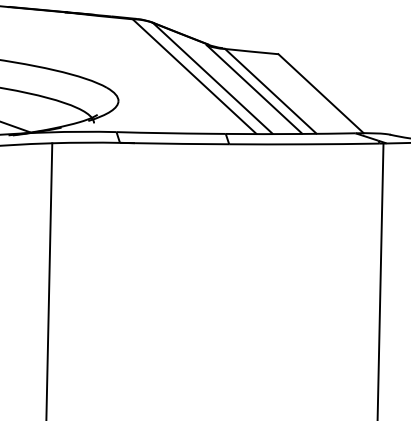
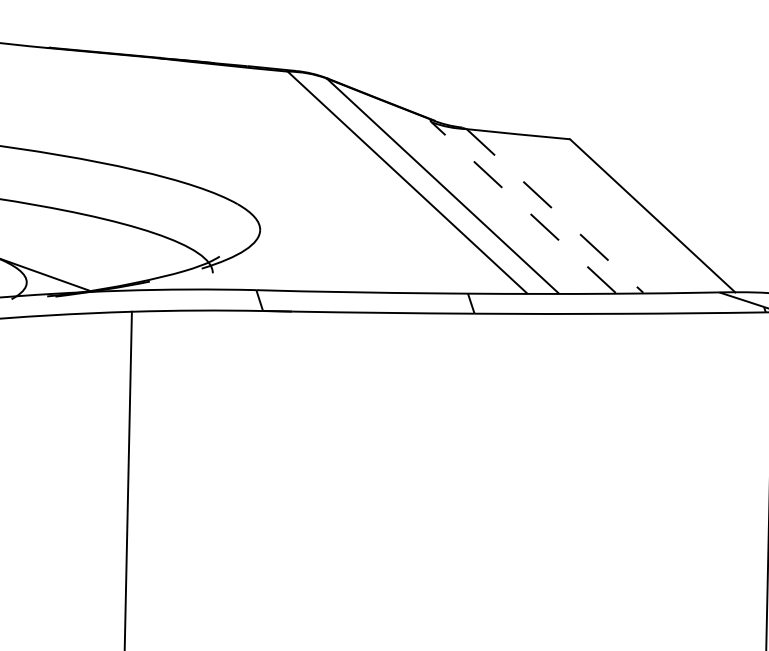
line: (254, 89) -> (523, 207), solid -> dashed
line: (271, 91) -> (556, 211), solid -> dashed

